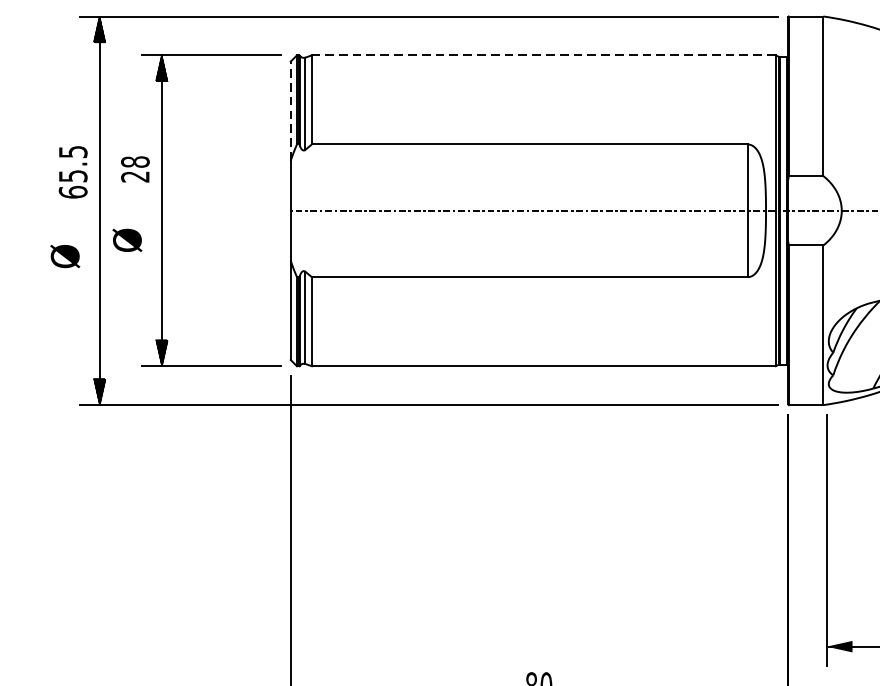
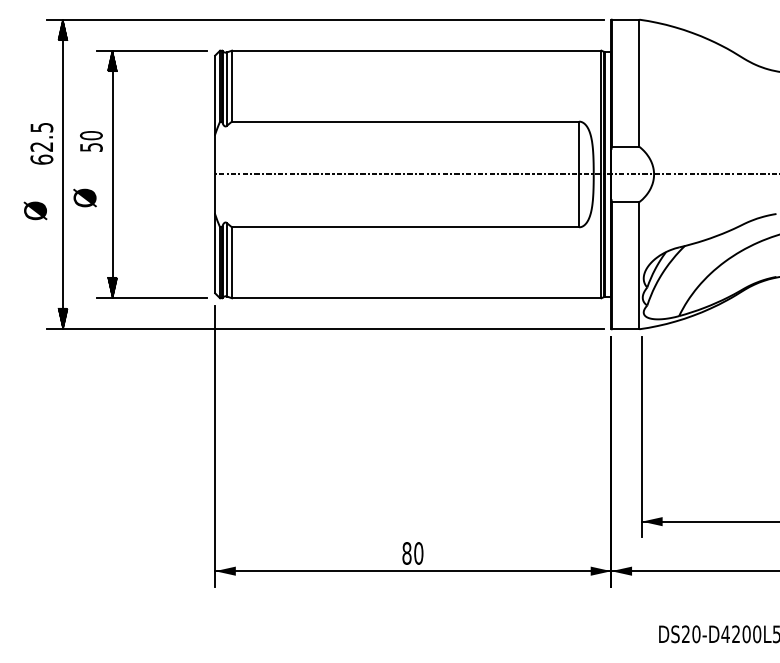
line: (543, 55) -> (416, 50), dashed -> solid
line: (291, 110) -> (215, 94), dashed -> solid
text: (135, 169) -> (91, 141), 28 -> 50
text: (72, 175) -> (41, 146), 65.5 -> 62.5

